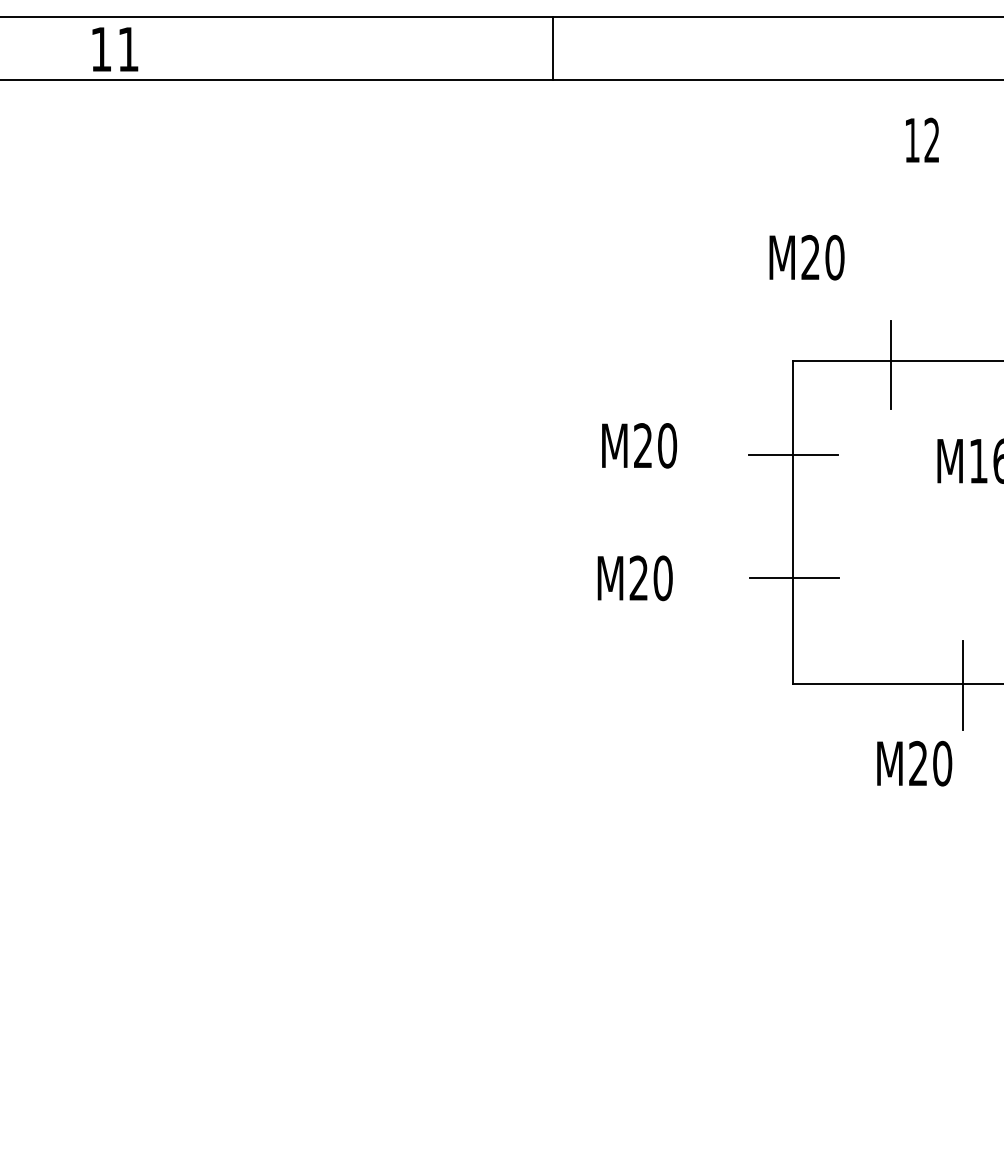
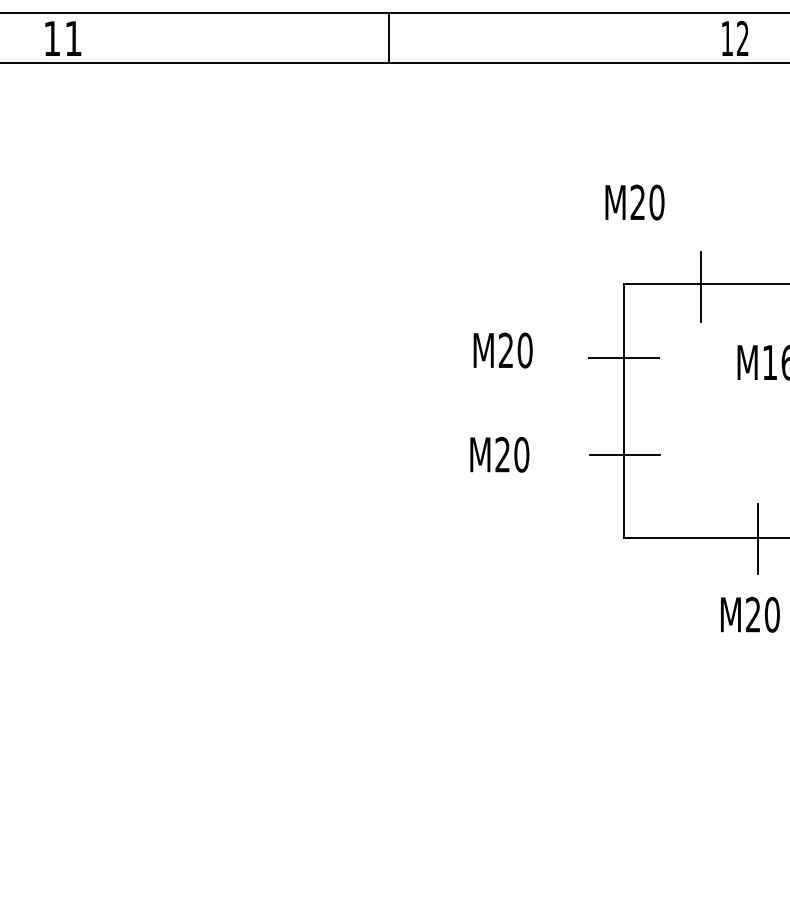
line: (552, 47) -> (389, 37), moved
text: (115, 49) -> (63, 38), moved
text: (922, 139) -> (735, 37), moved
text: (914, 763) -> (750, 614), moved

